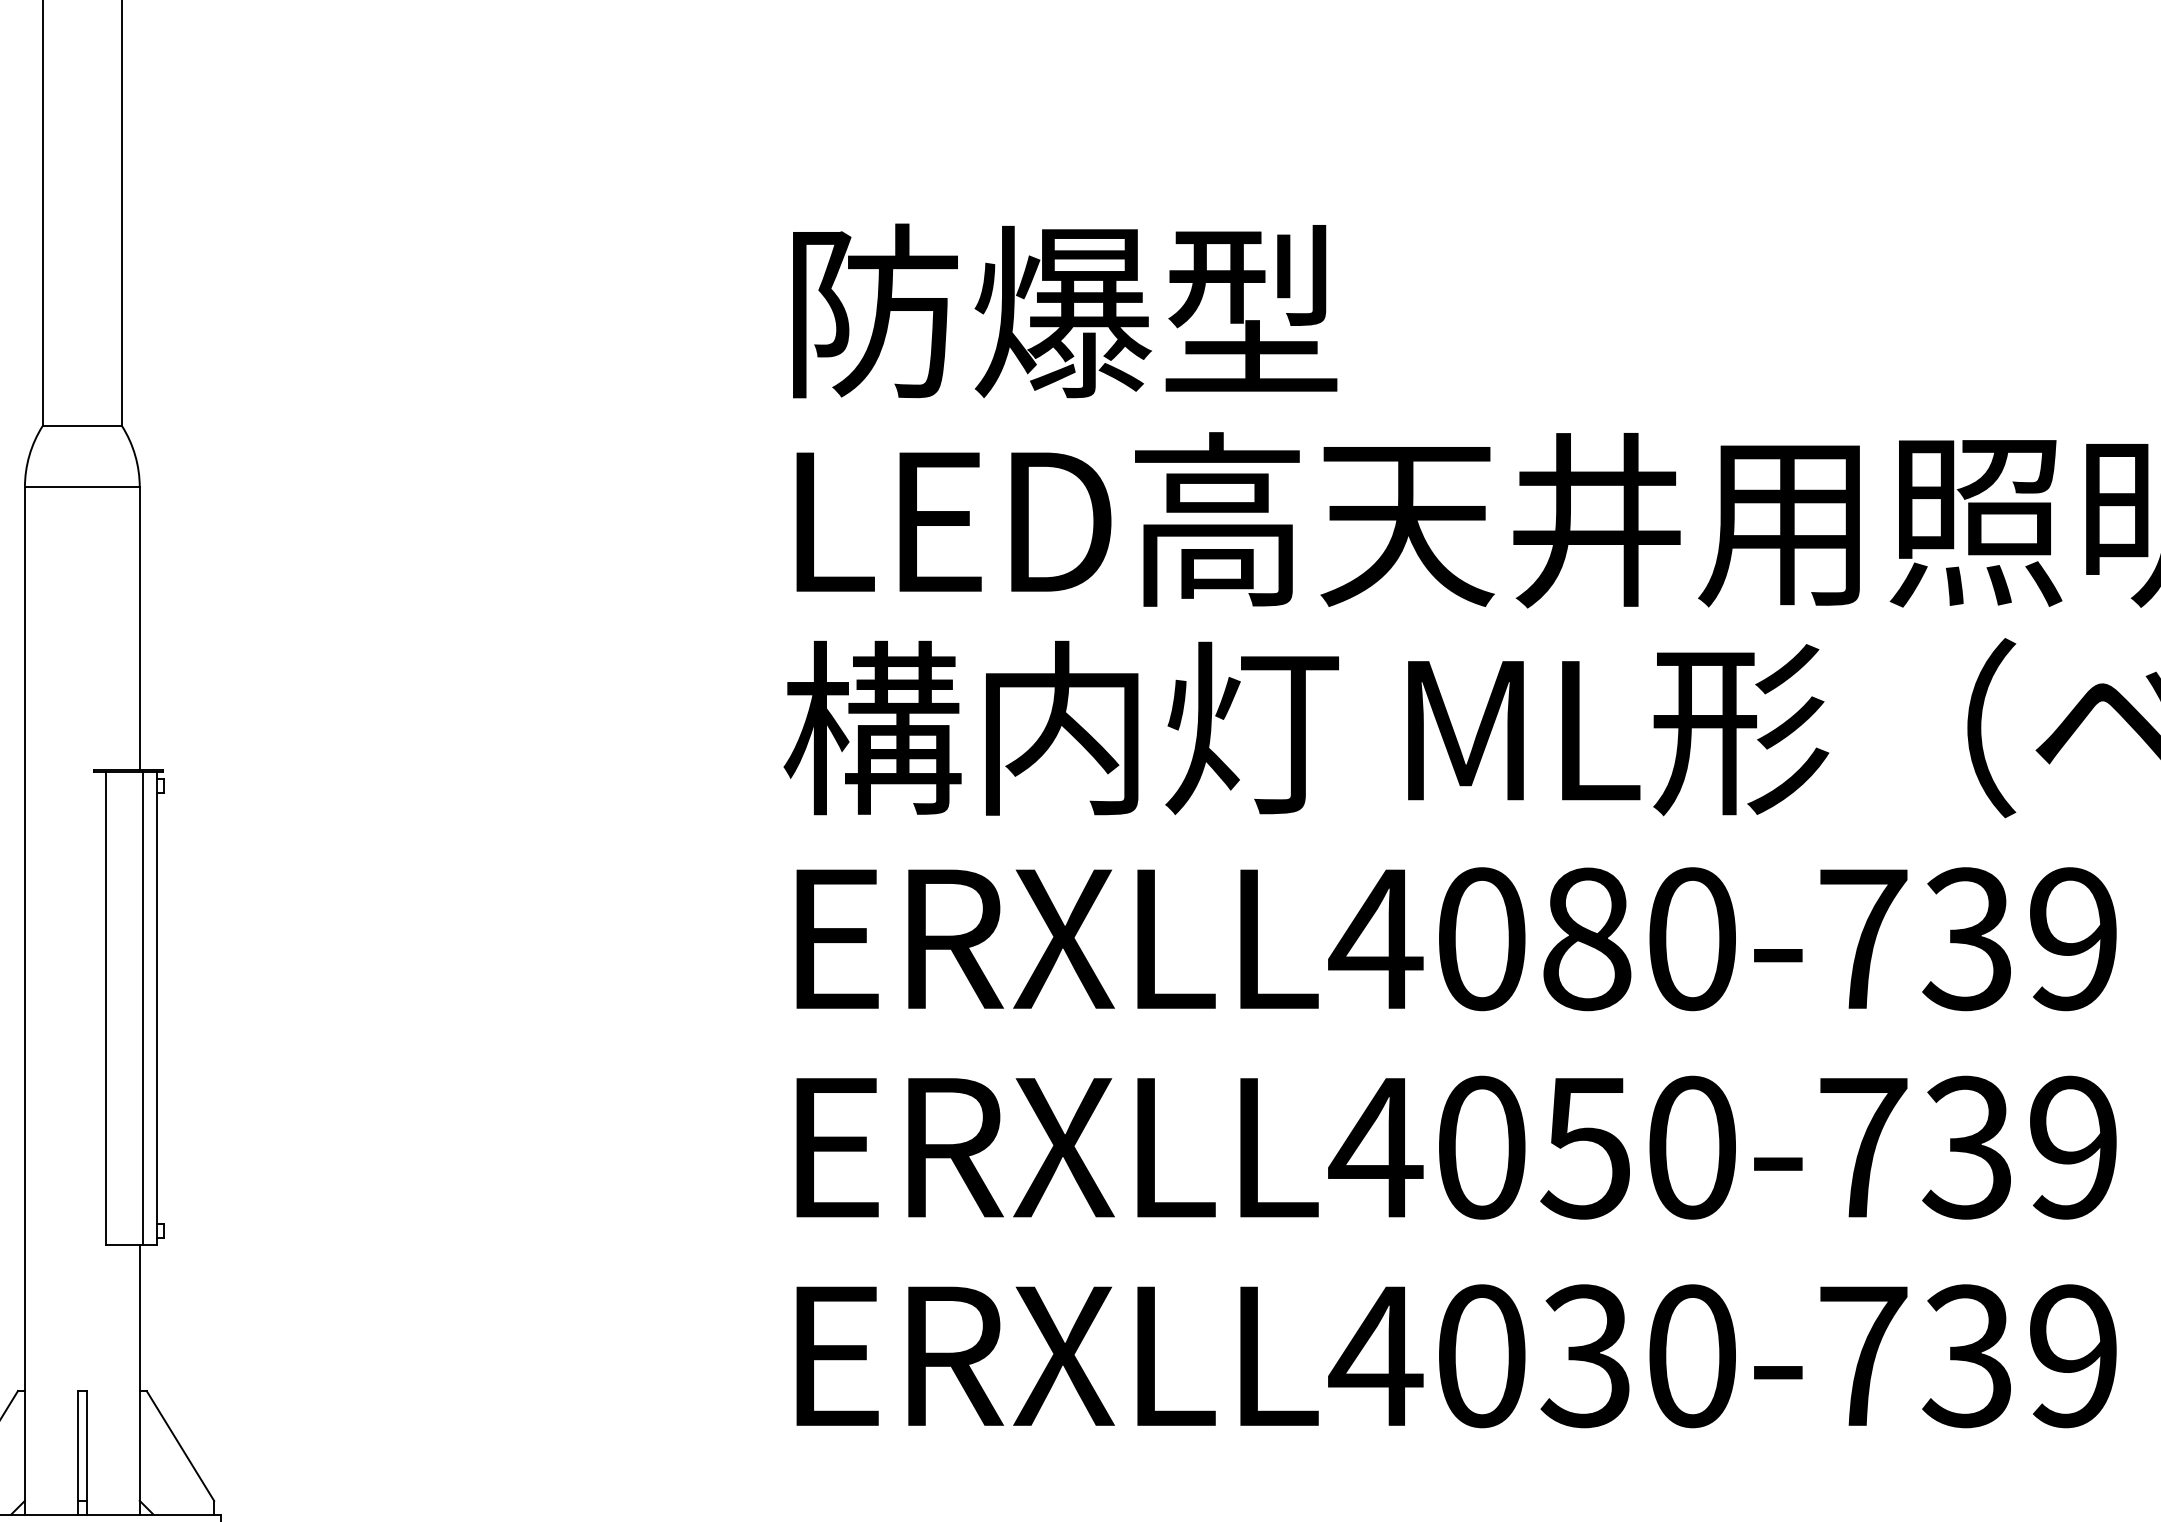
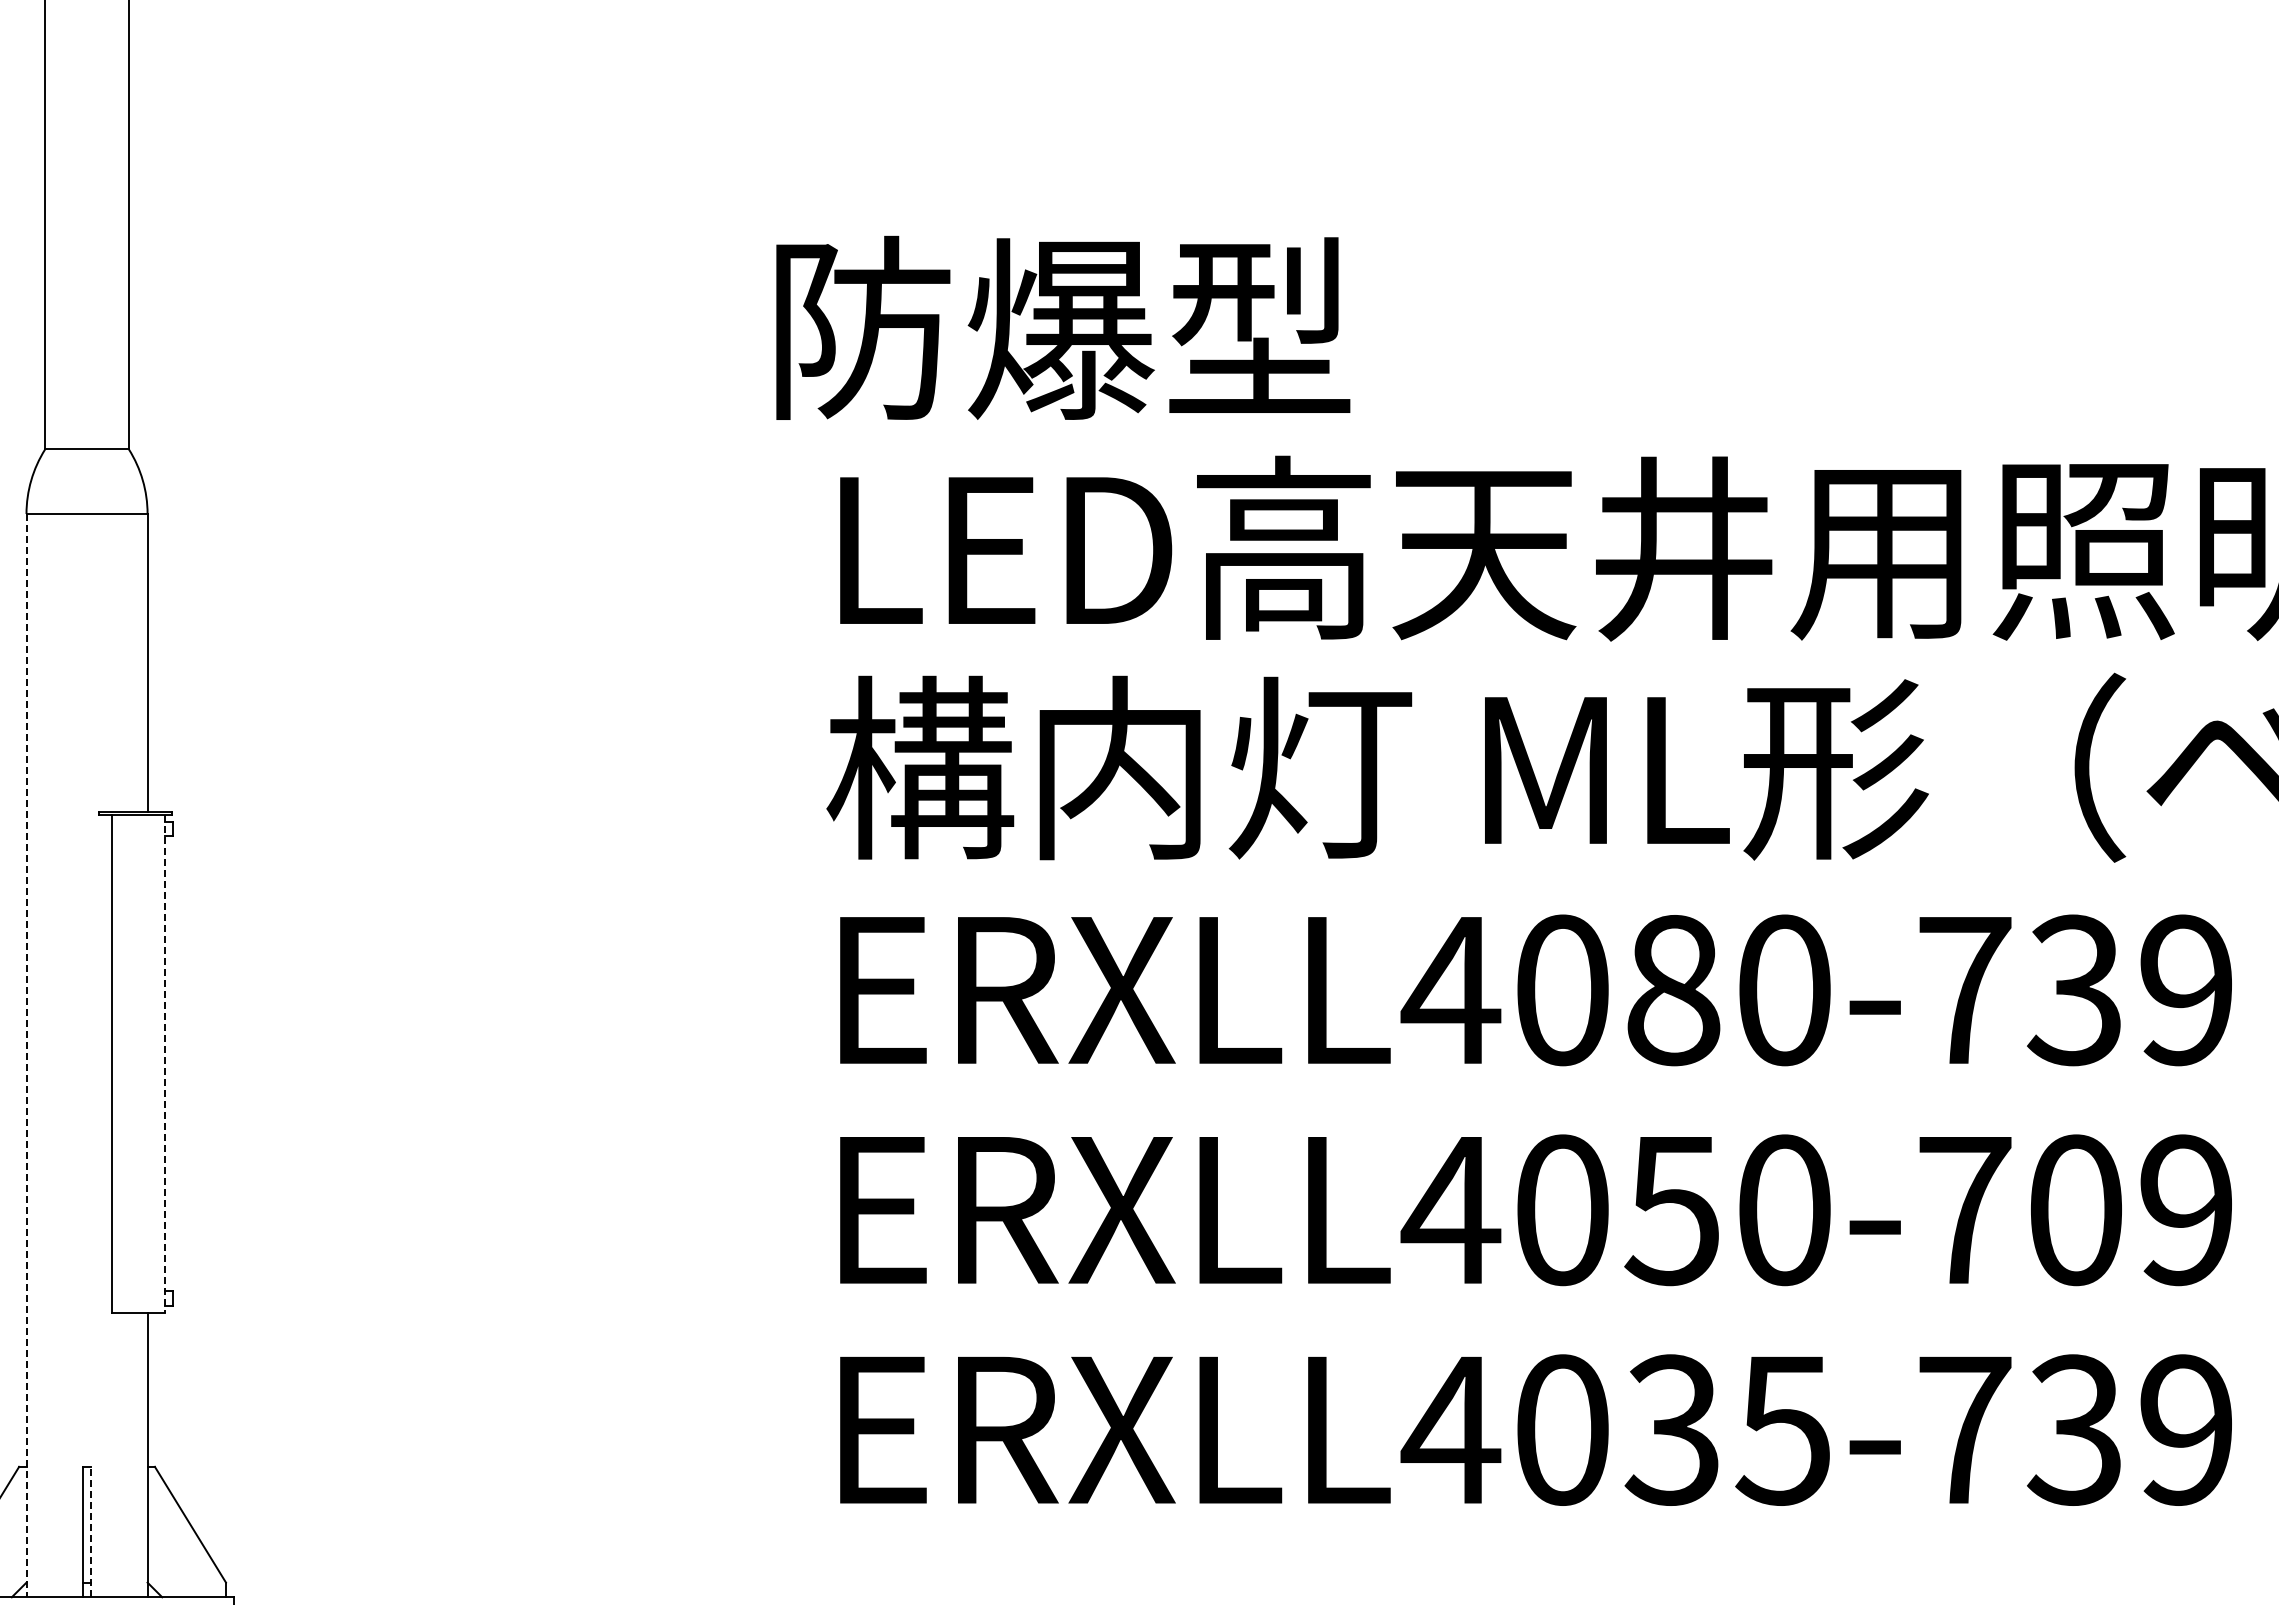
text: (1065, 310) -> (1063, 327), moved
line: (24, 1000) -> (26, 1055), solid -> dashed
line: (142, 1008) -> (150, 1063), removed
line: (156, 1009) -> (165, 1064), solid -> dashed
text: (1967, 1147) -> (2074, 1210), ERXLL4050-739 -> ERXLL4050-709
text: (1690, 1355) -> (1782, 1429), ERXLL4030-739 -> ERXLL4035-739
line: (86, 1452) -> (91, 1531), solid -> dashed

